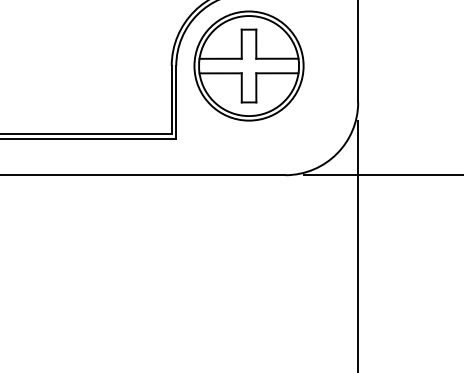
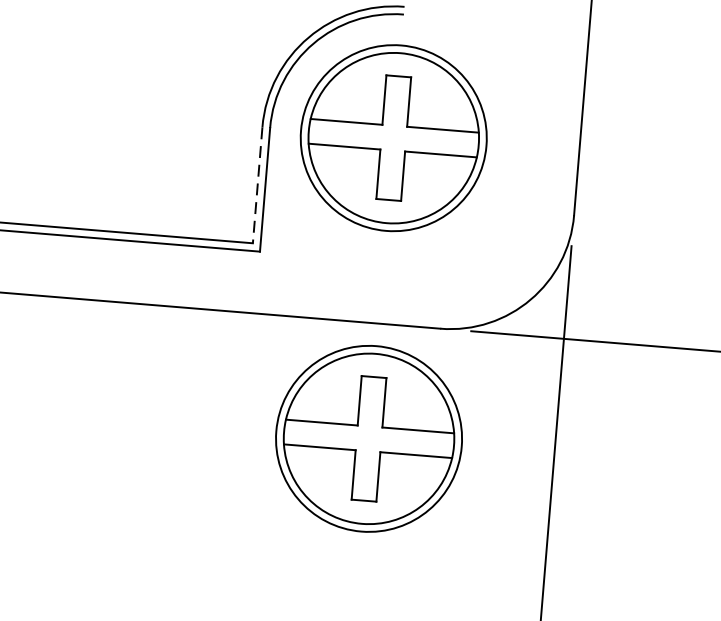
line: (171, 100) -> (257, 185), solid -> dashed
part: (248, 242) -> (368, 437), added

